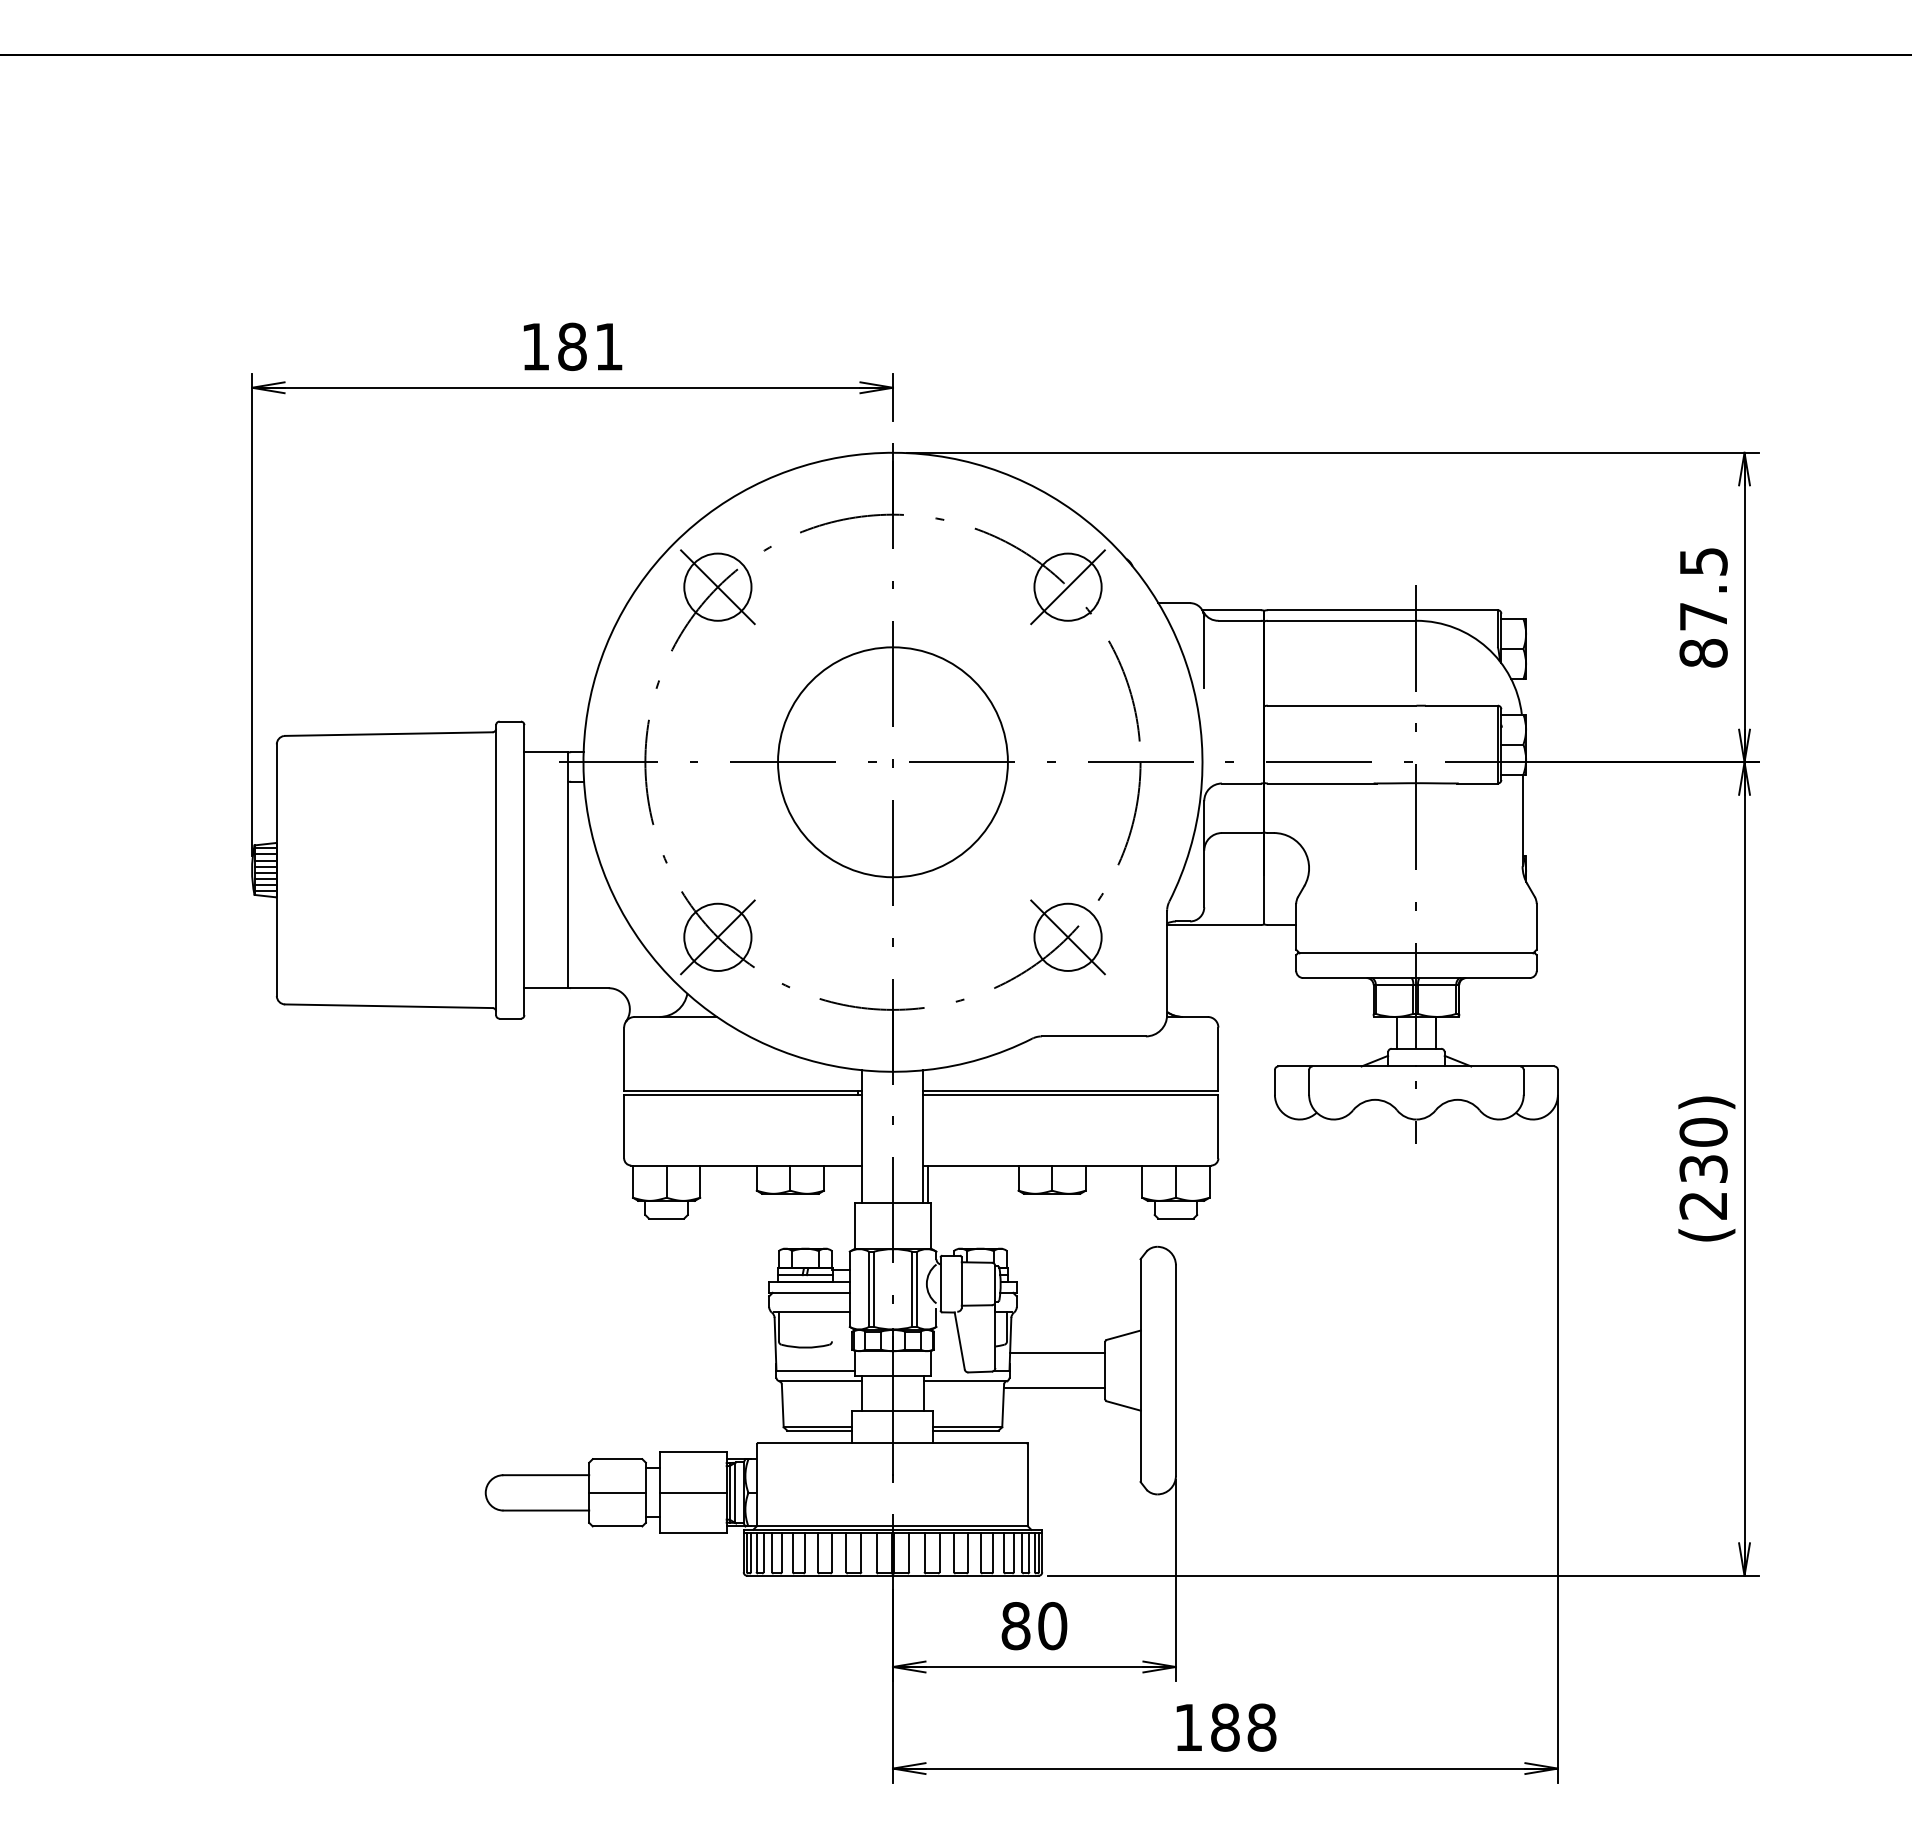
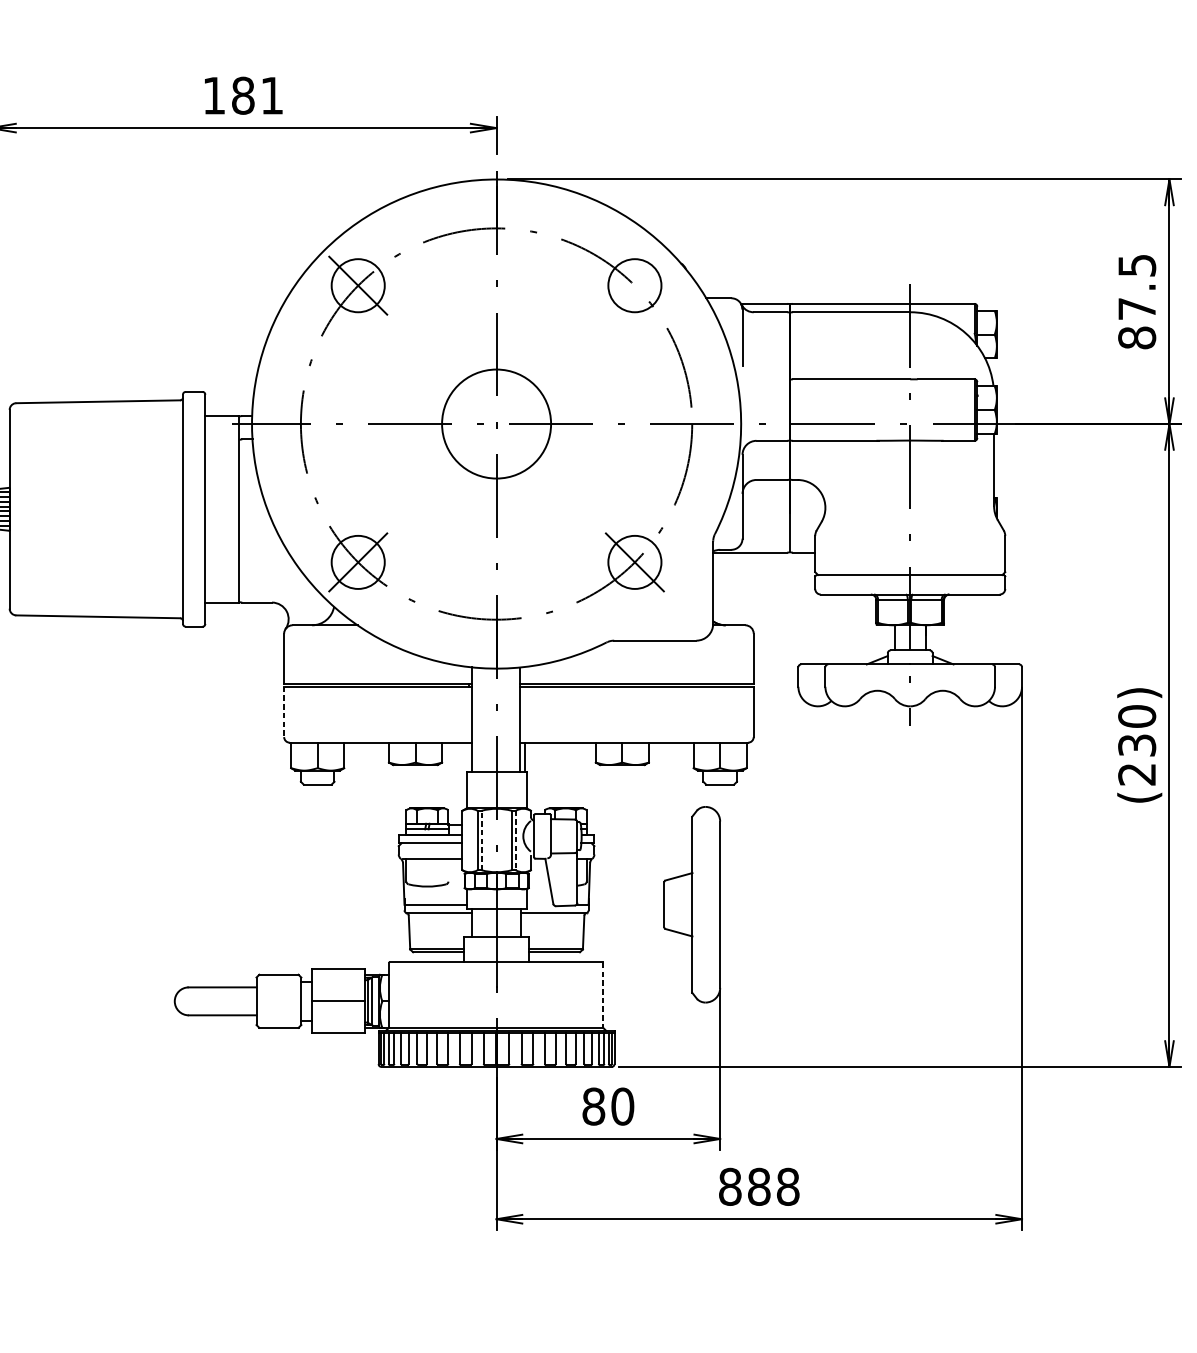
line: (1067, 586) -> (634, 285), removed
circle: (892, 762) -> (496, 424), size x0.6
line: (624, 1126) -> (284, 711), solid -> dashed
line: (874, 1289) -> (481, 840), solid -> dashed
line: (917, 1289) -> (515, 840), solid -> dashed
line: (1057, 1352) -> (626, 890), removed
line: (1054, 1388) -> (624, 918), removed
line: (1027, 1485) -> (602, 995), solid -> dashed
line: (617, 1492) -> (278, 1001), removed
text: (1188, 1727) -> (730, 1186), 188 -> 888

